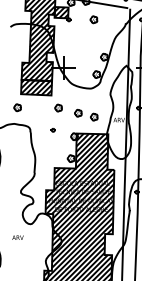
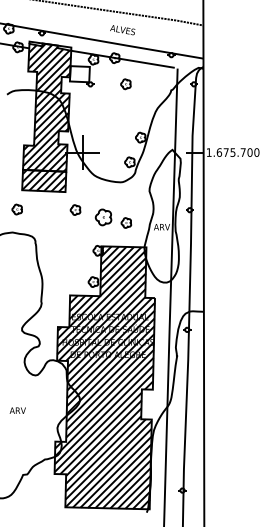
hatch: (61, 12) -> (79, 74), removed
part: (78, 113) -> (103, 217), size x1.6
part: (52, 130) -> (67, 241), removed
text: (17, 237) -> (17, 410), moved

